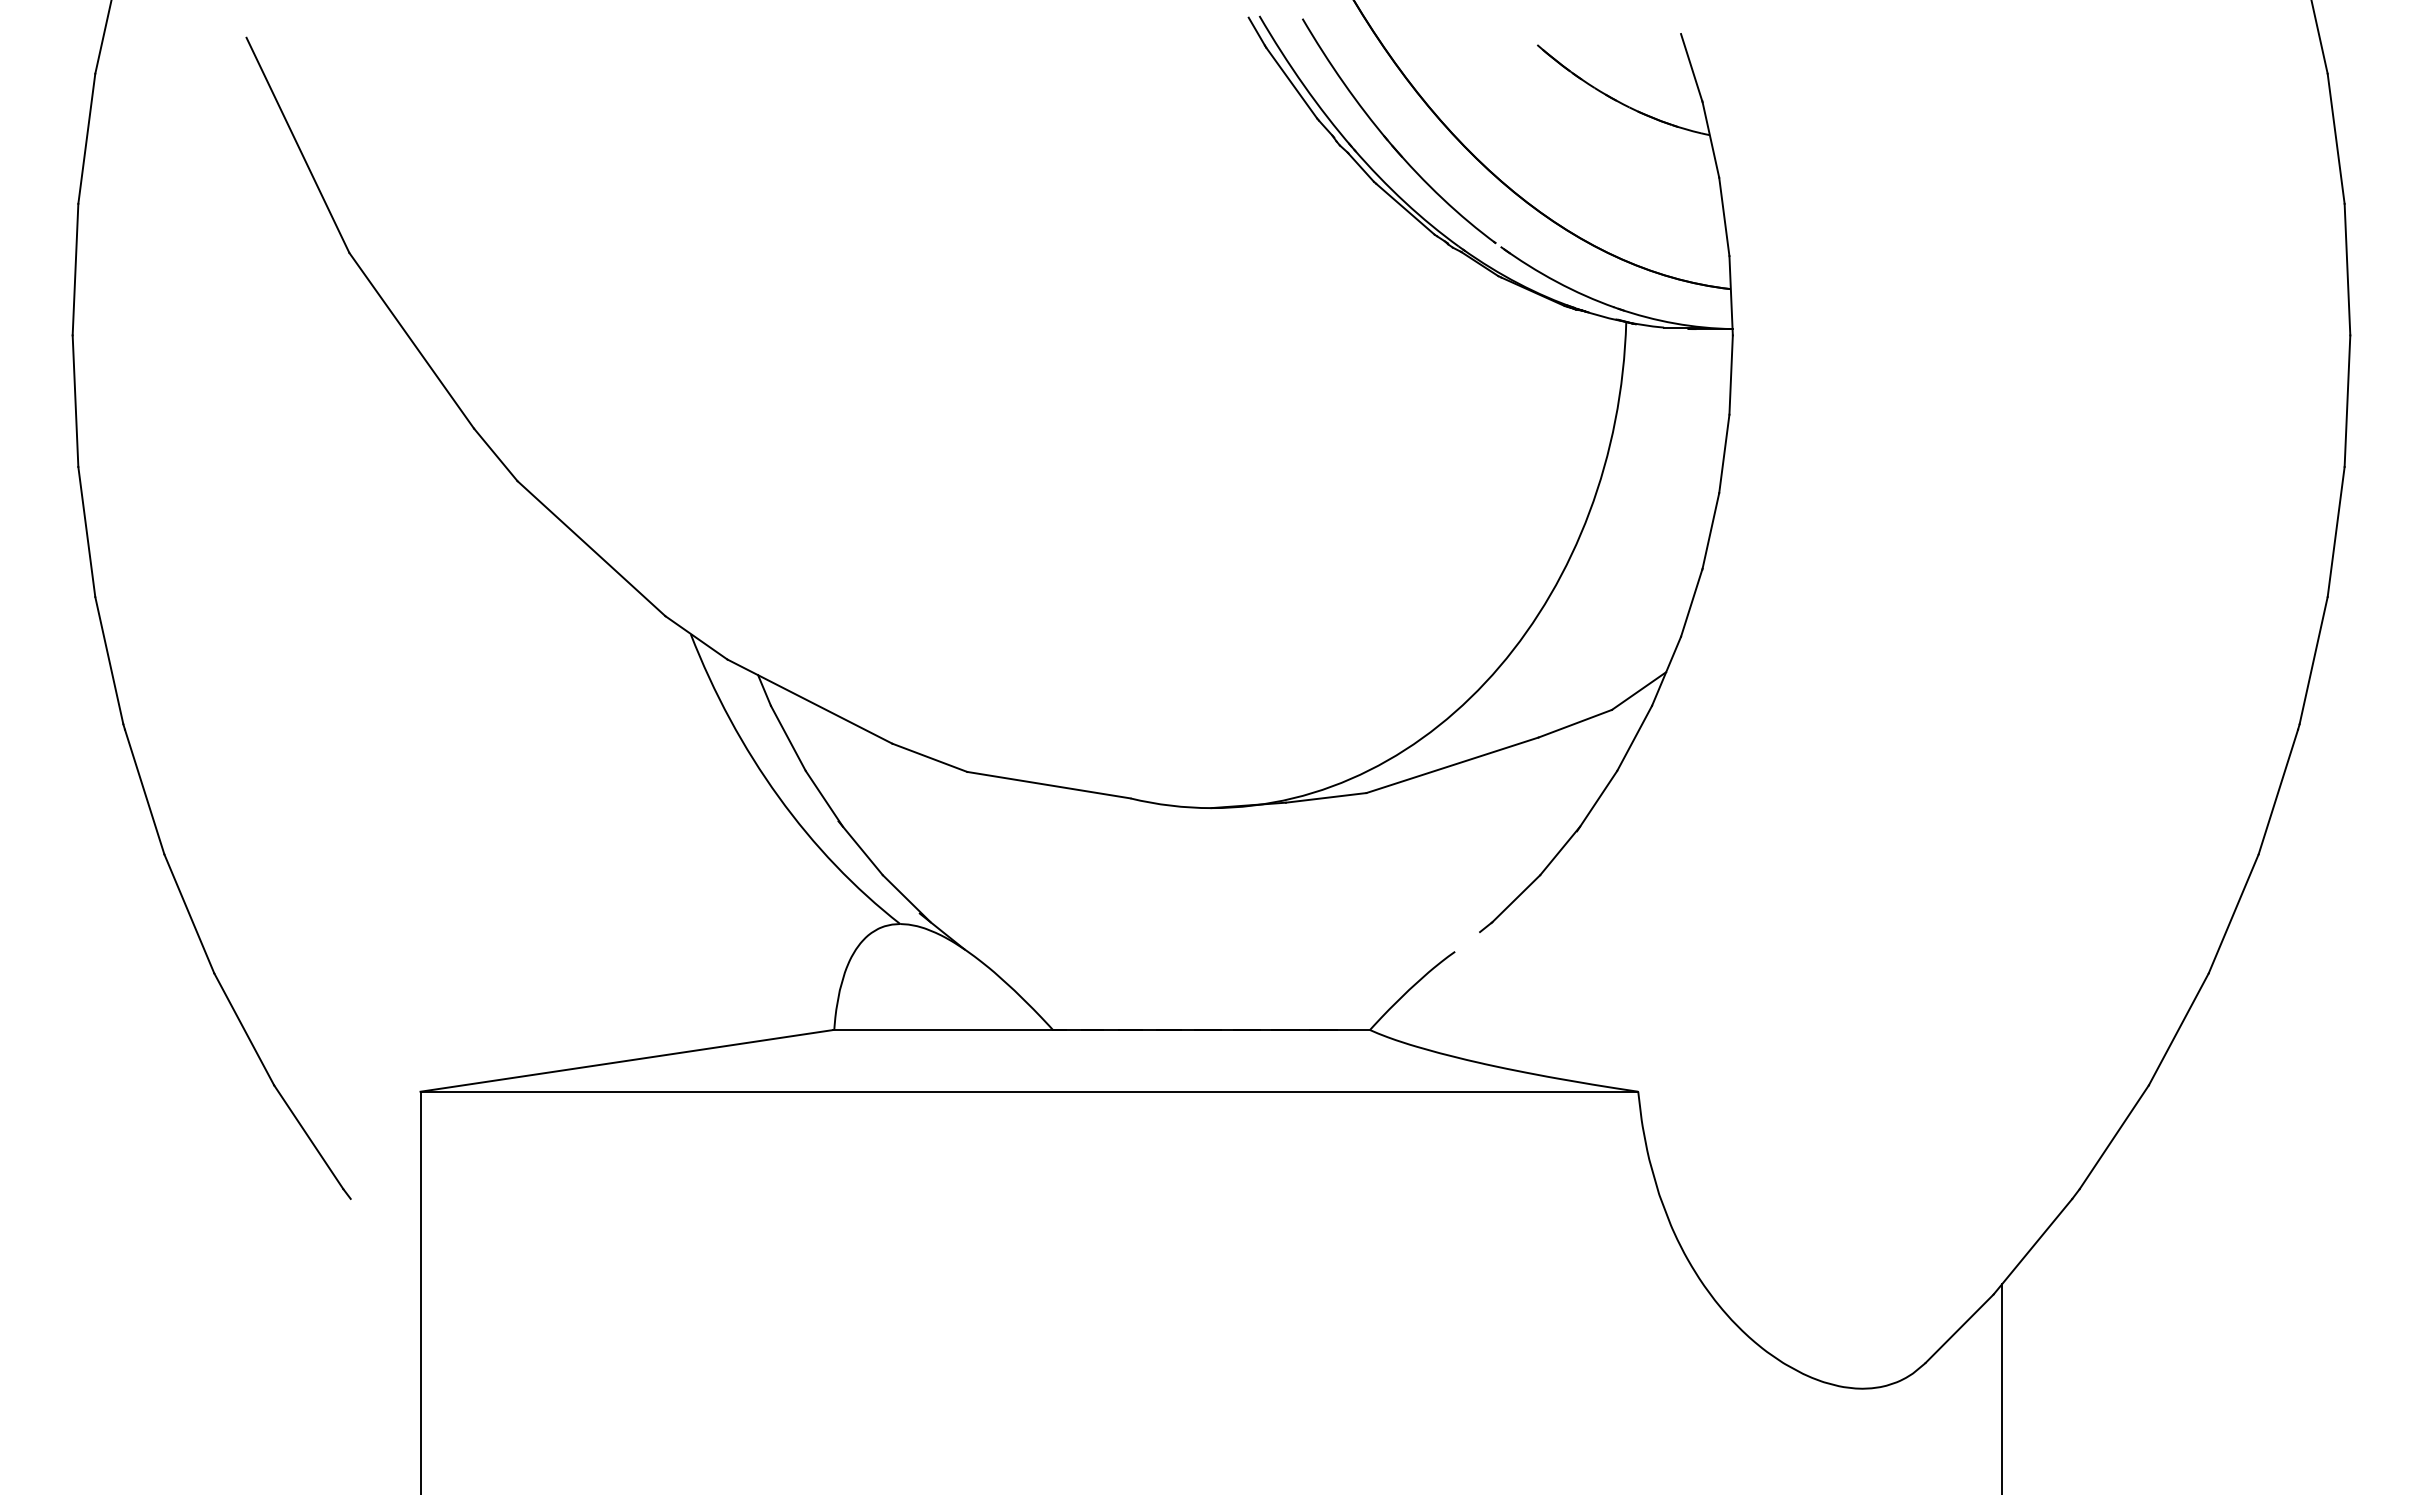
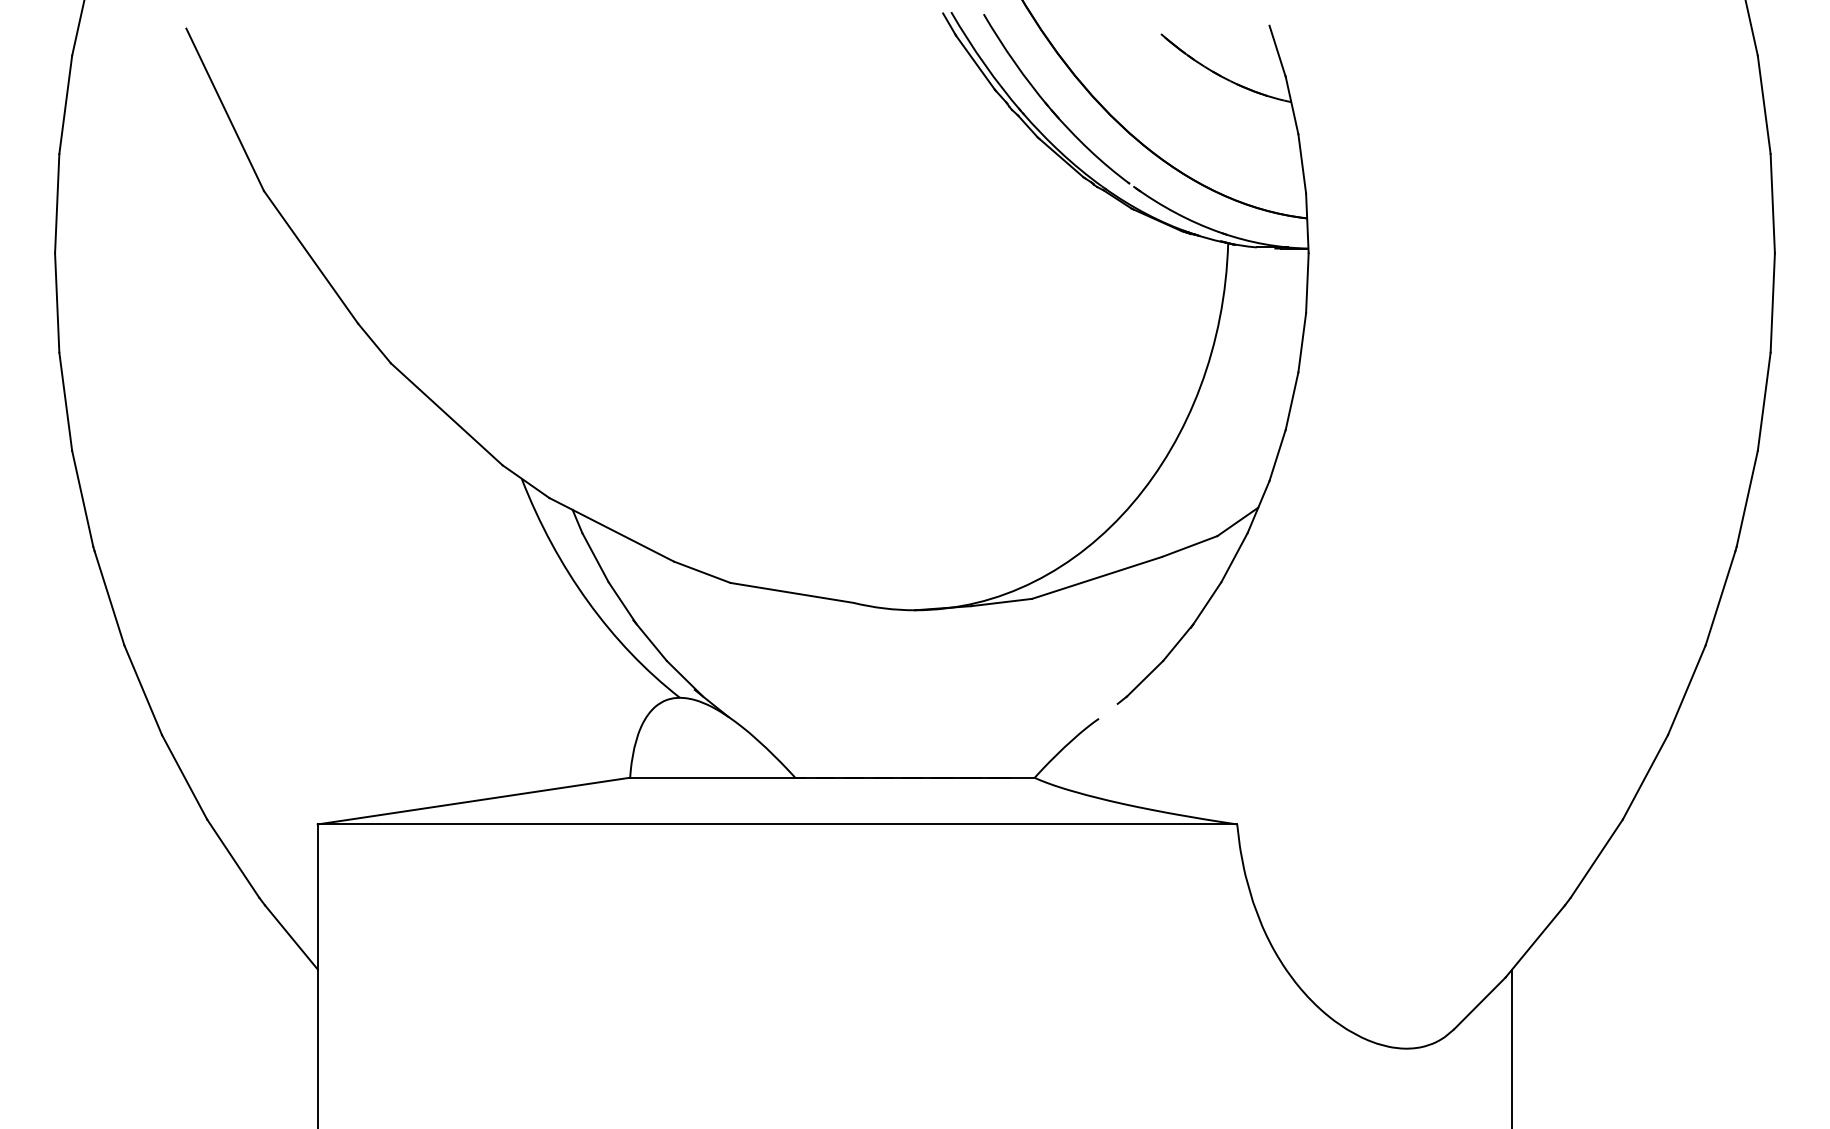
line: (385, 1241) -> (291, 937), added

